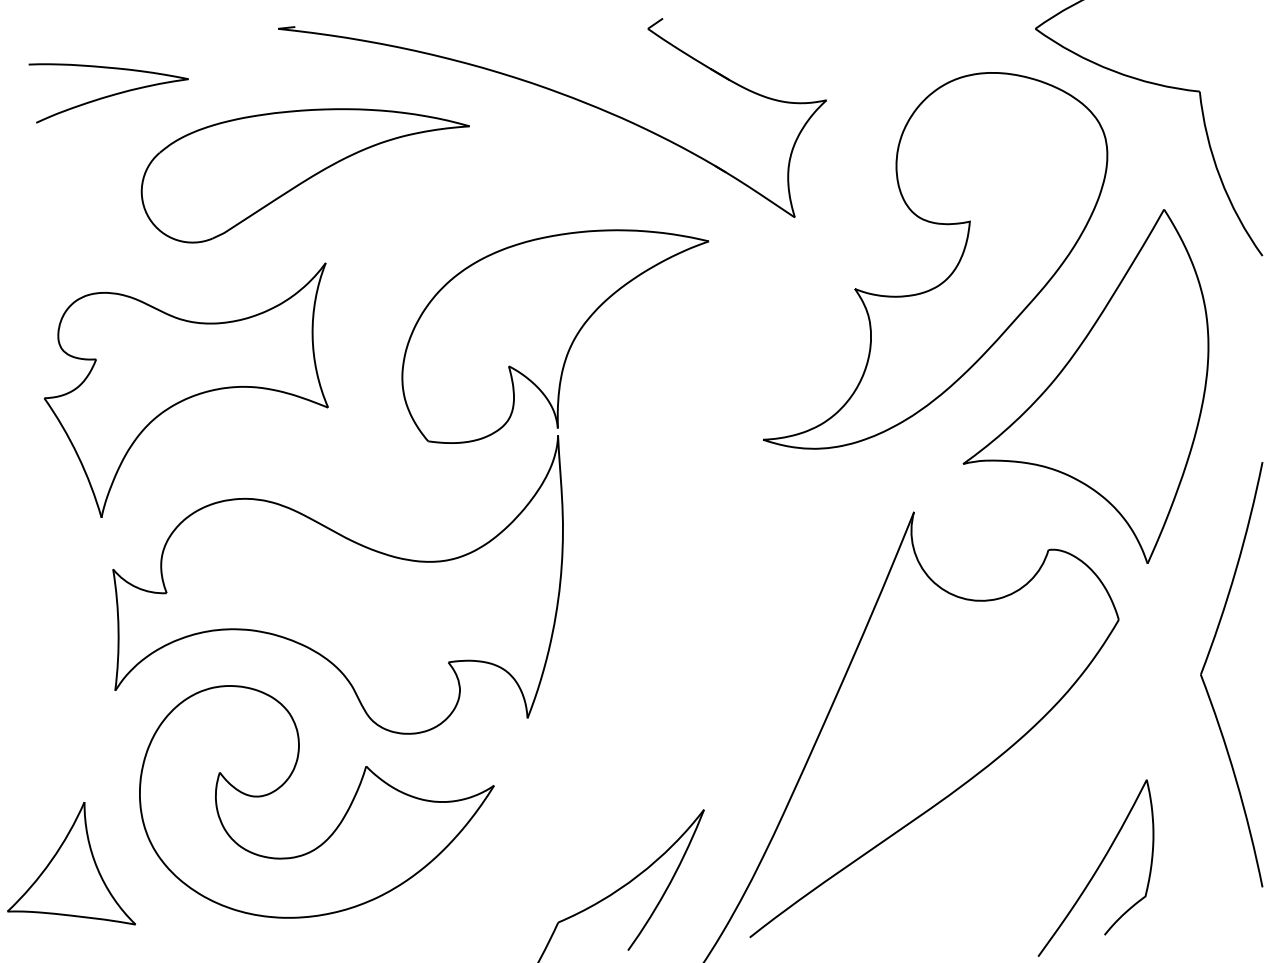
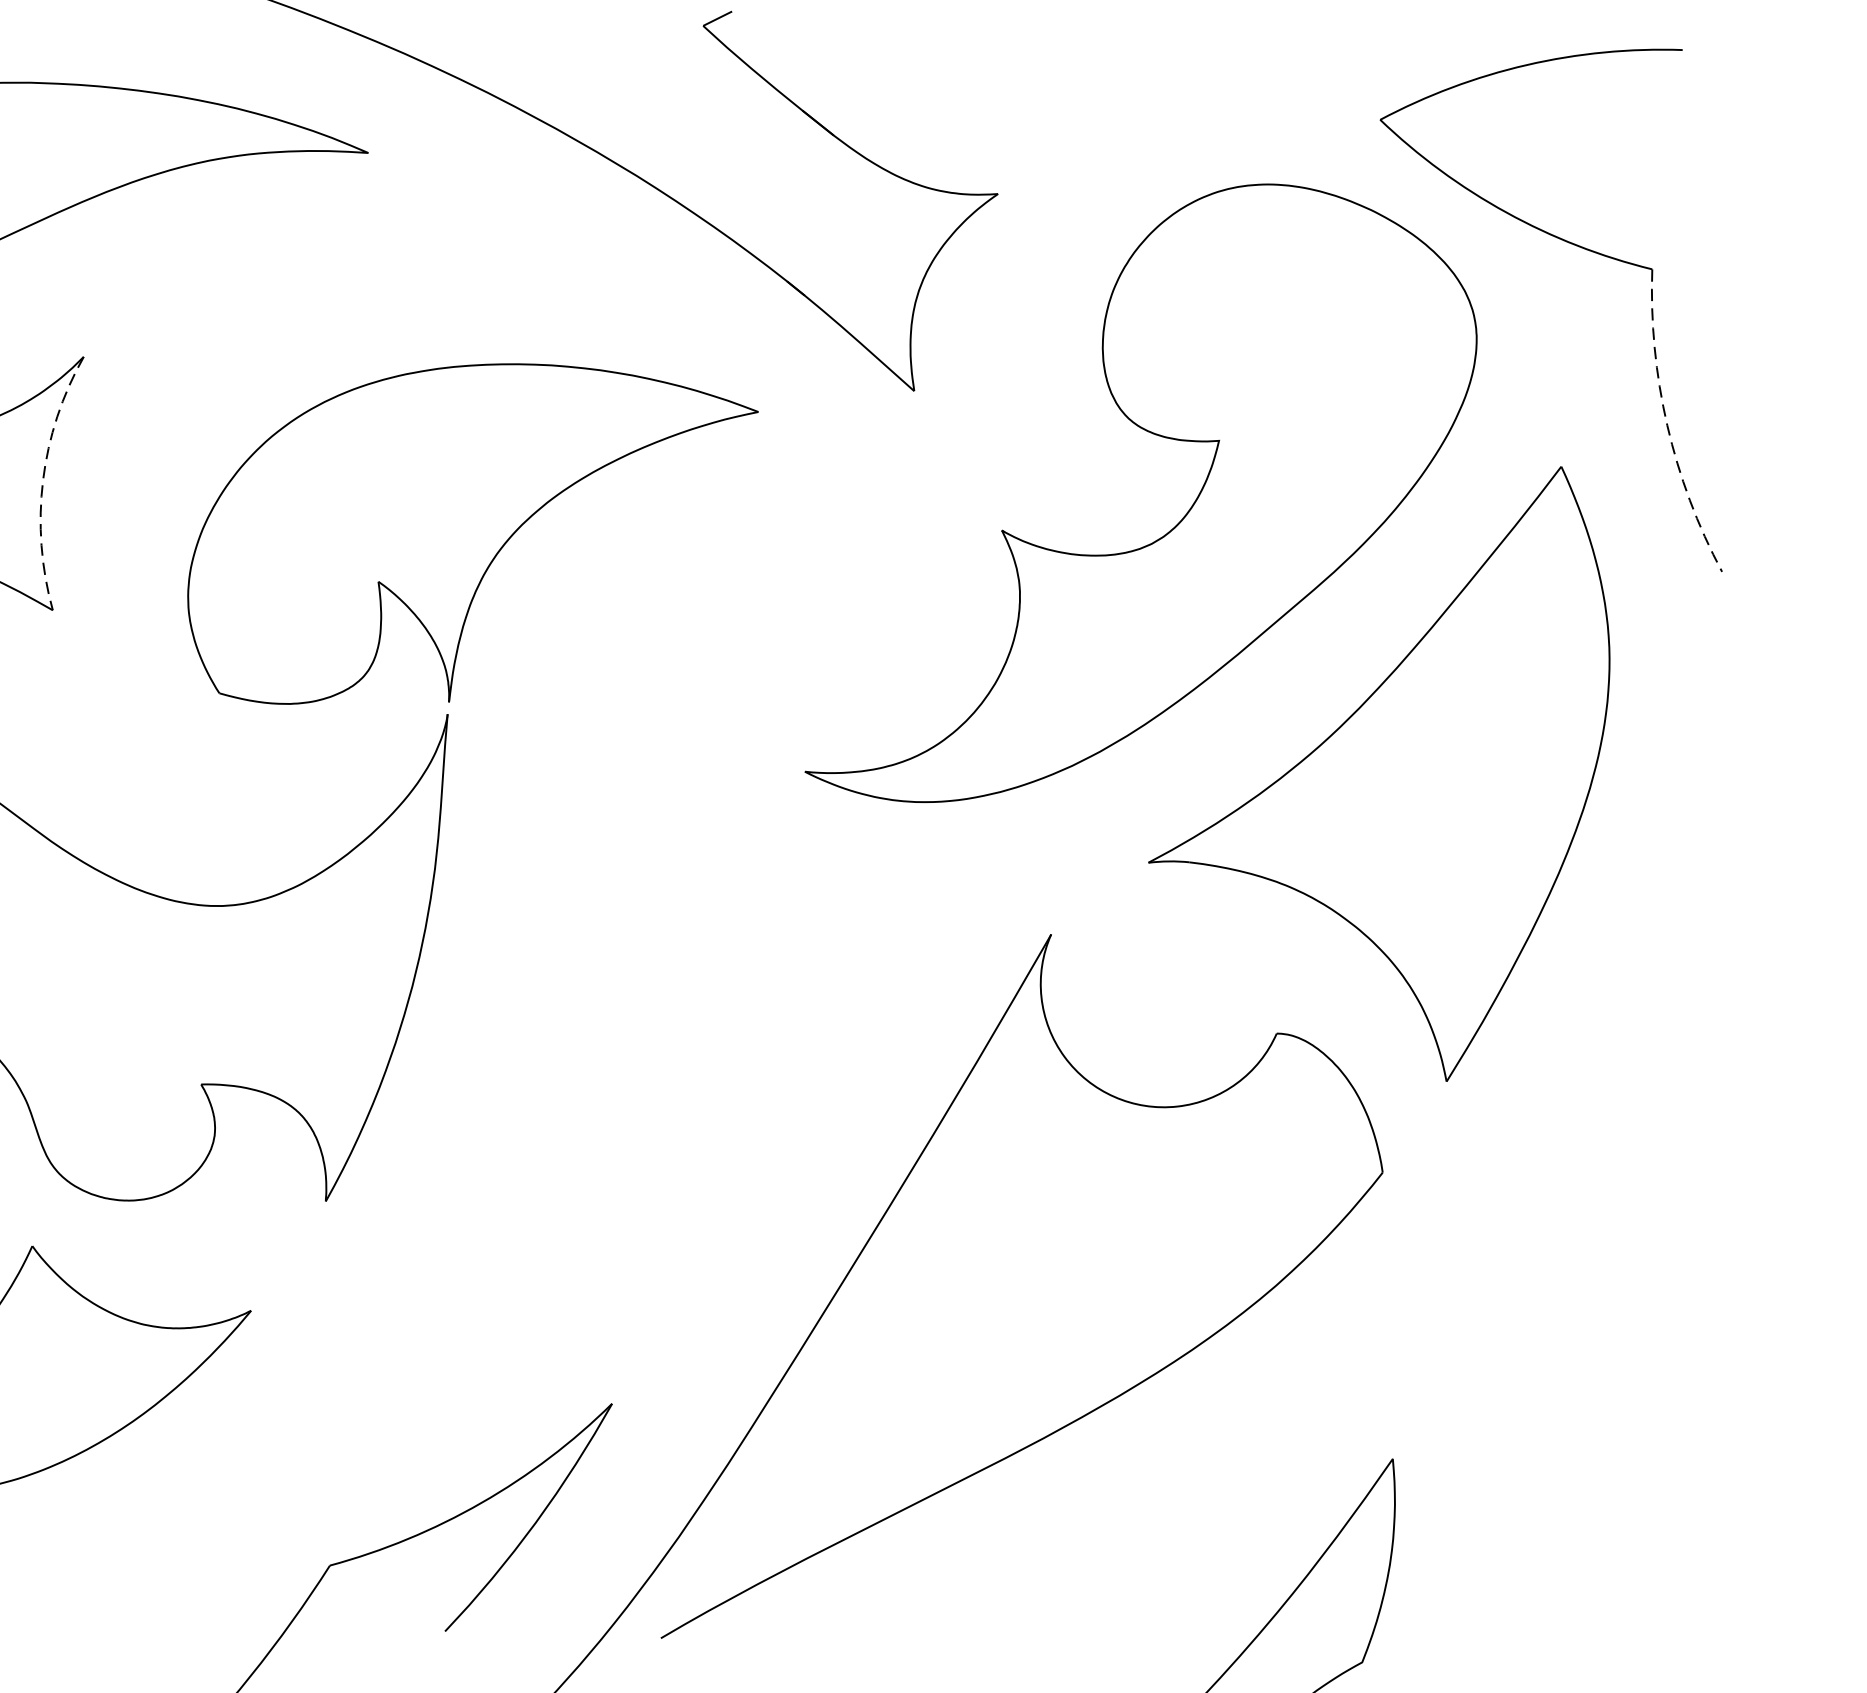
arc: (1220, 177) -> (1667, 424), solid -> dashed
arc: (312, 335) -> (42, 480), solid -> dashed
part: (1205, 665) -> (1523, 1273), removed

